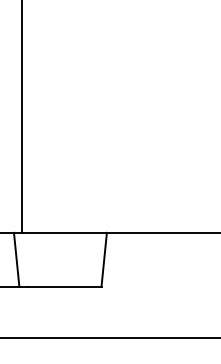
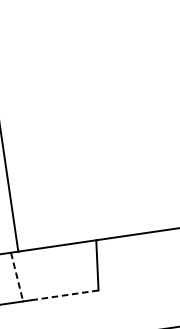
line: (16, 260) -> (17, 277), solid -> dashed
line: (64, 286) -> (64, 295), solid -> dashed

